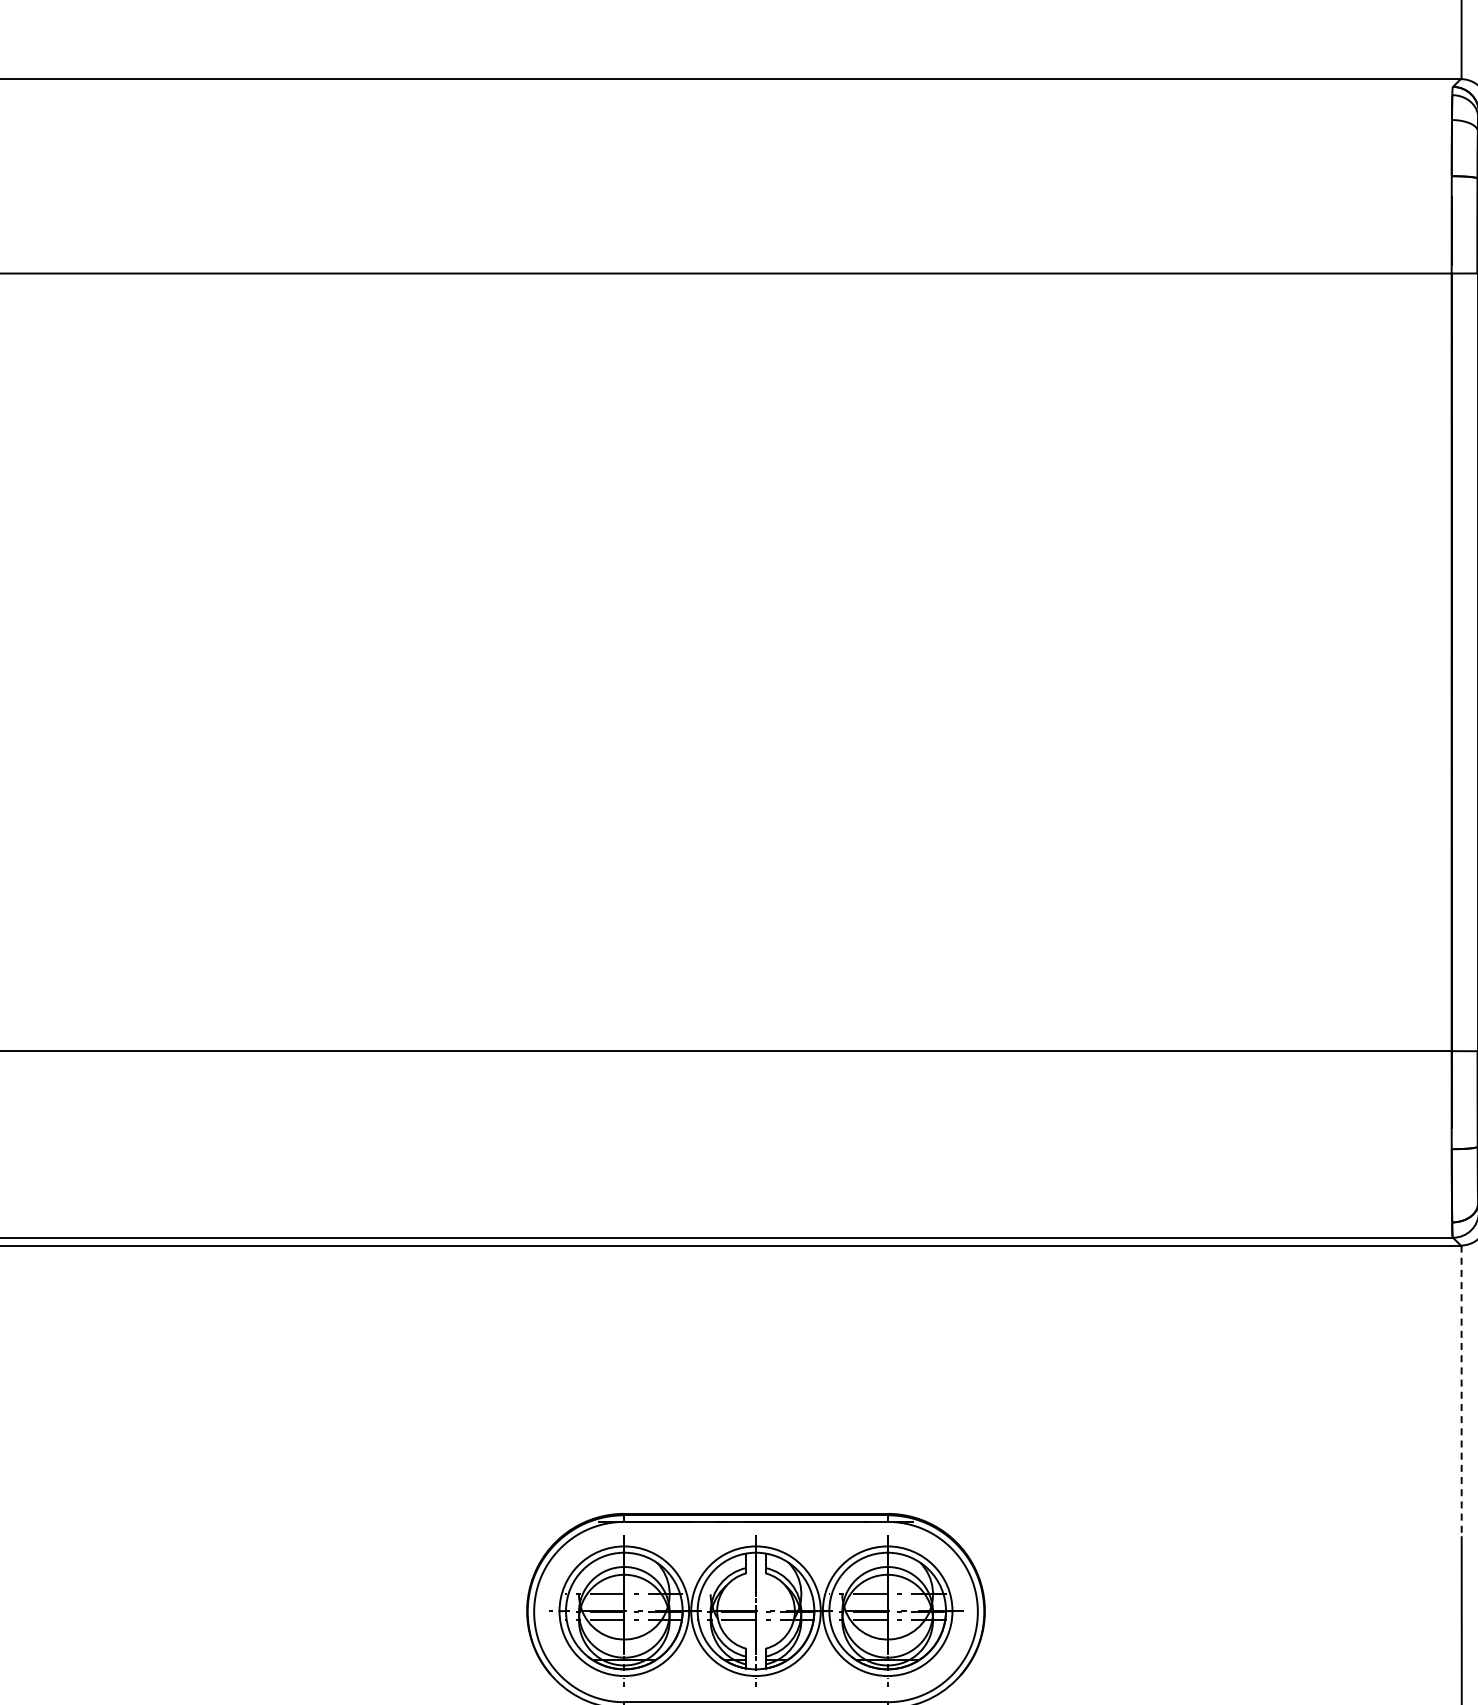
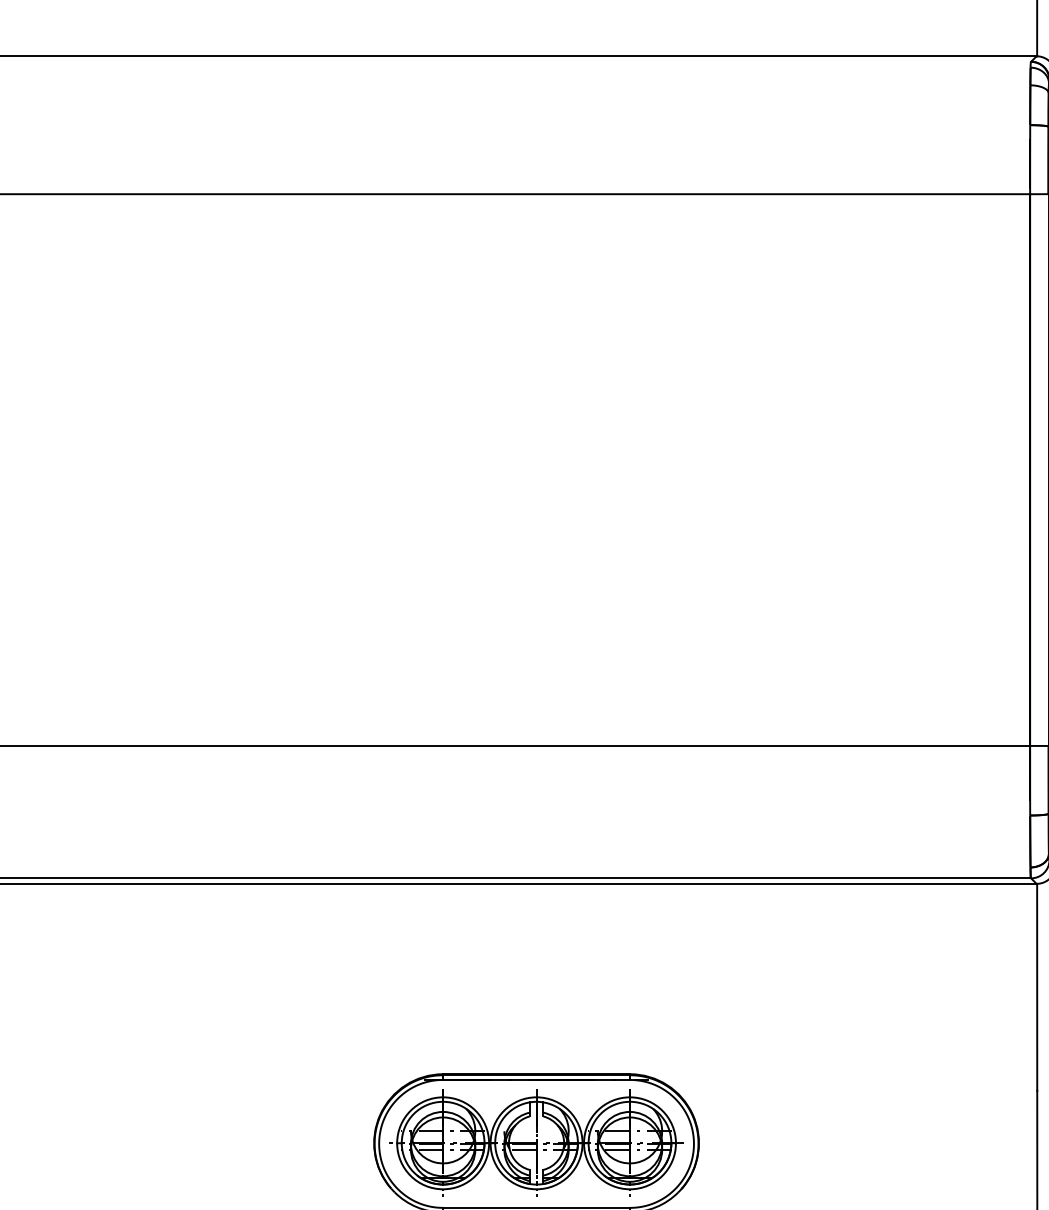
line: (1461, 1391) -> (1037, 987), dashed -> solid

